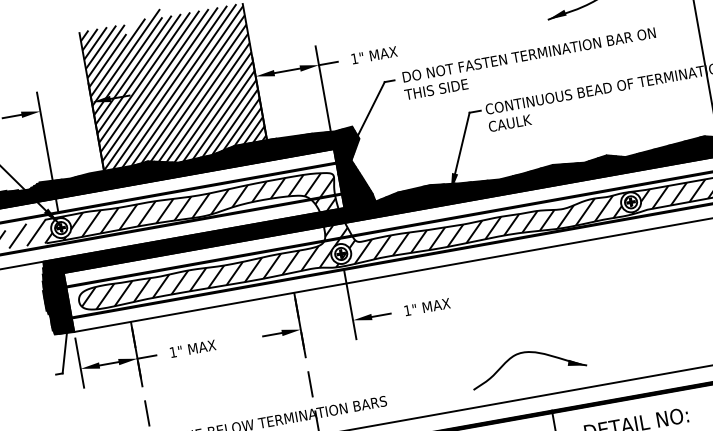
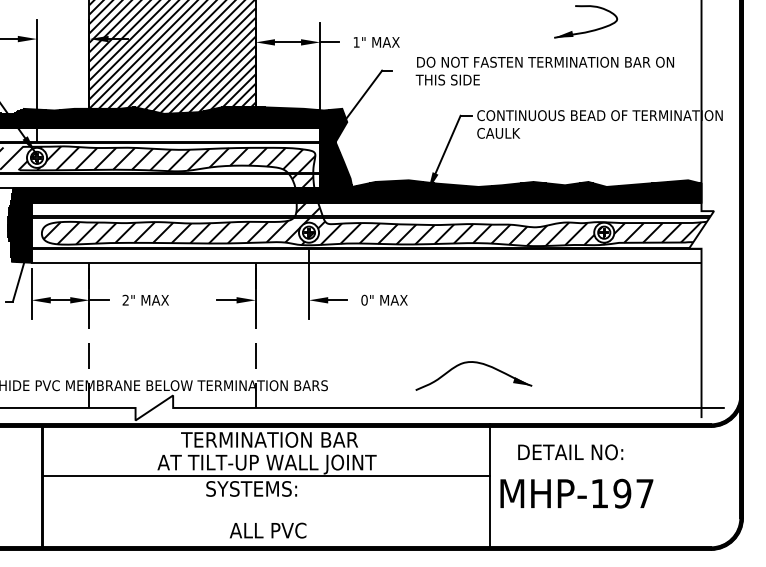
text: (529, 63) -> (544, 70), moved
text: (407, 309) -> (364, 299), 1" -> 0"
text: (172, 351) -> (125, 299), 1" -> 2"

